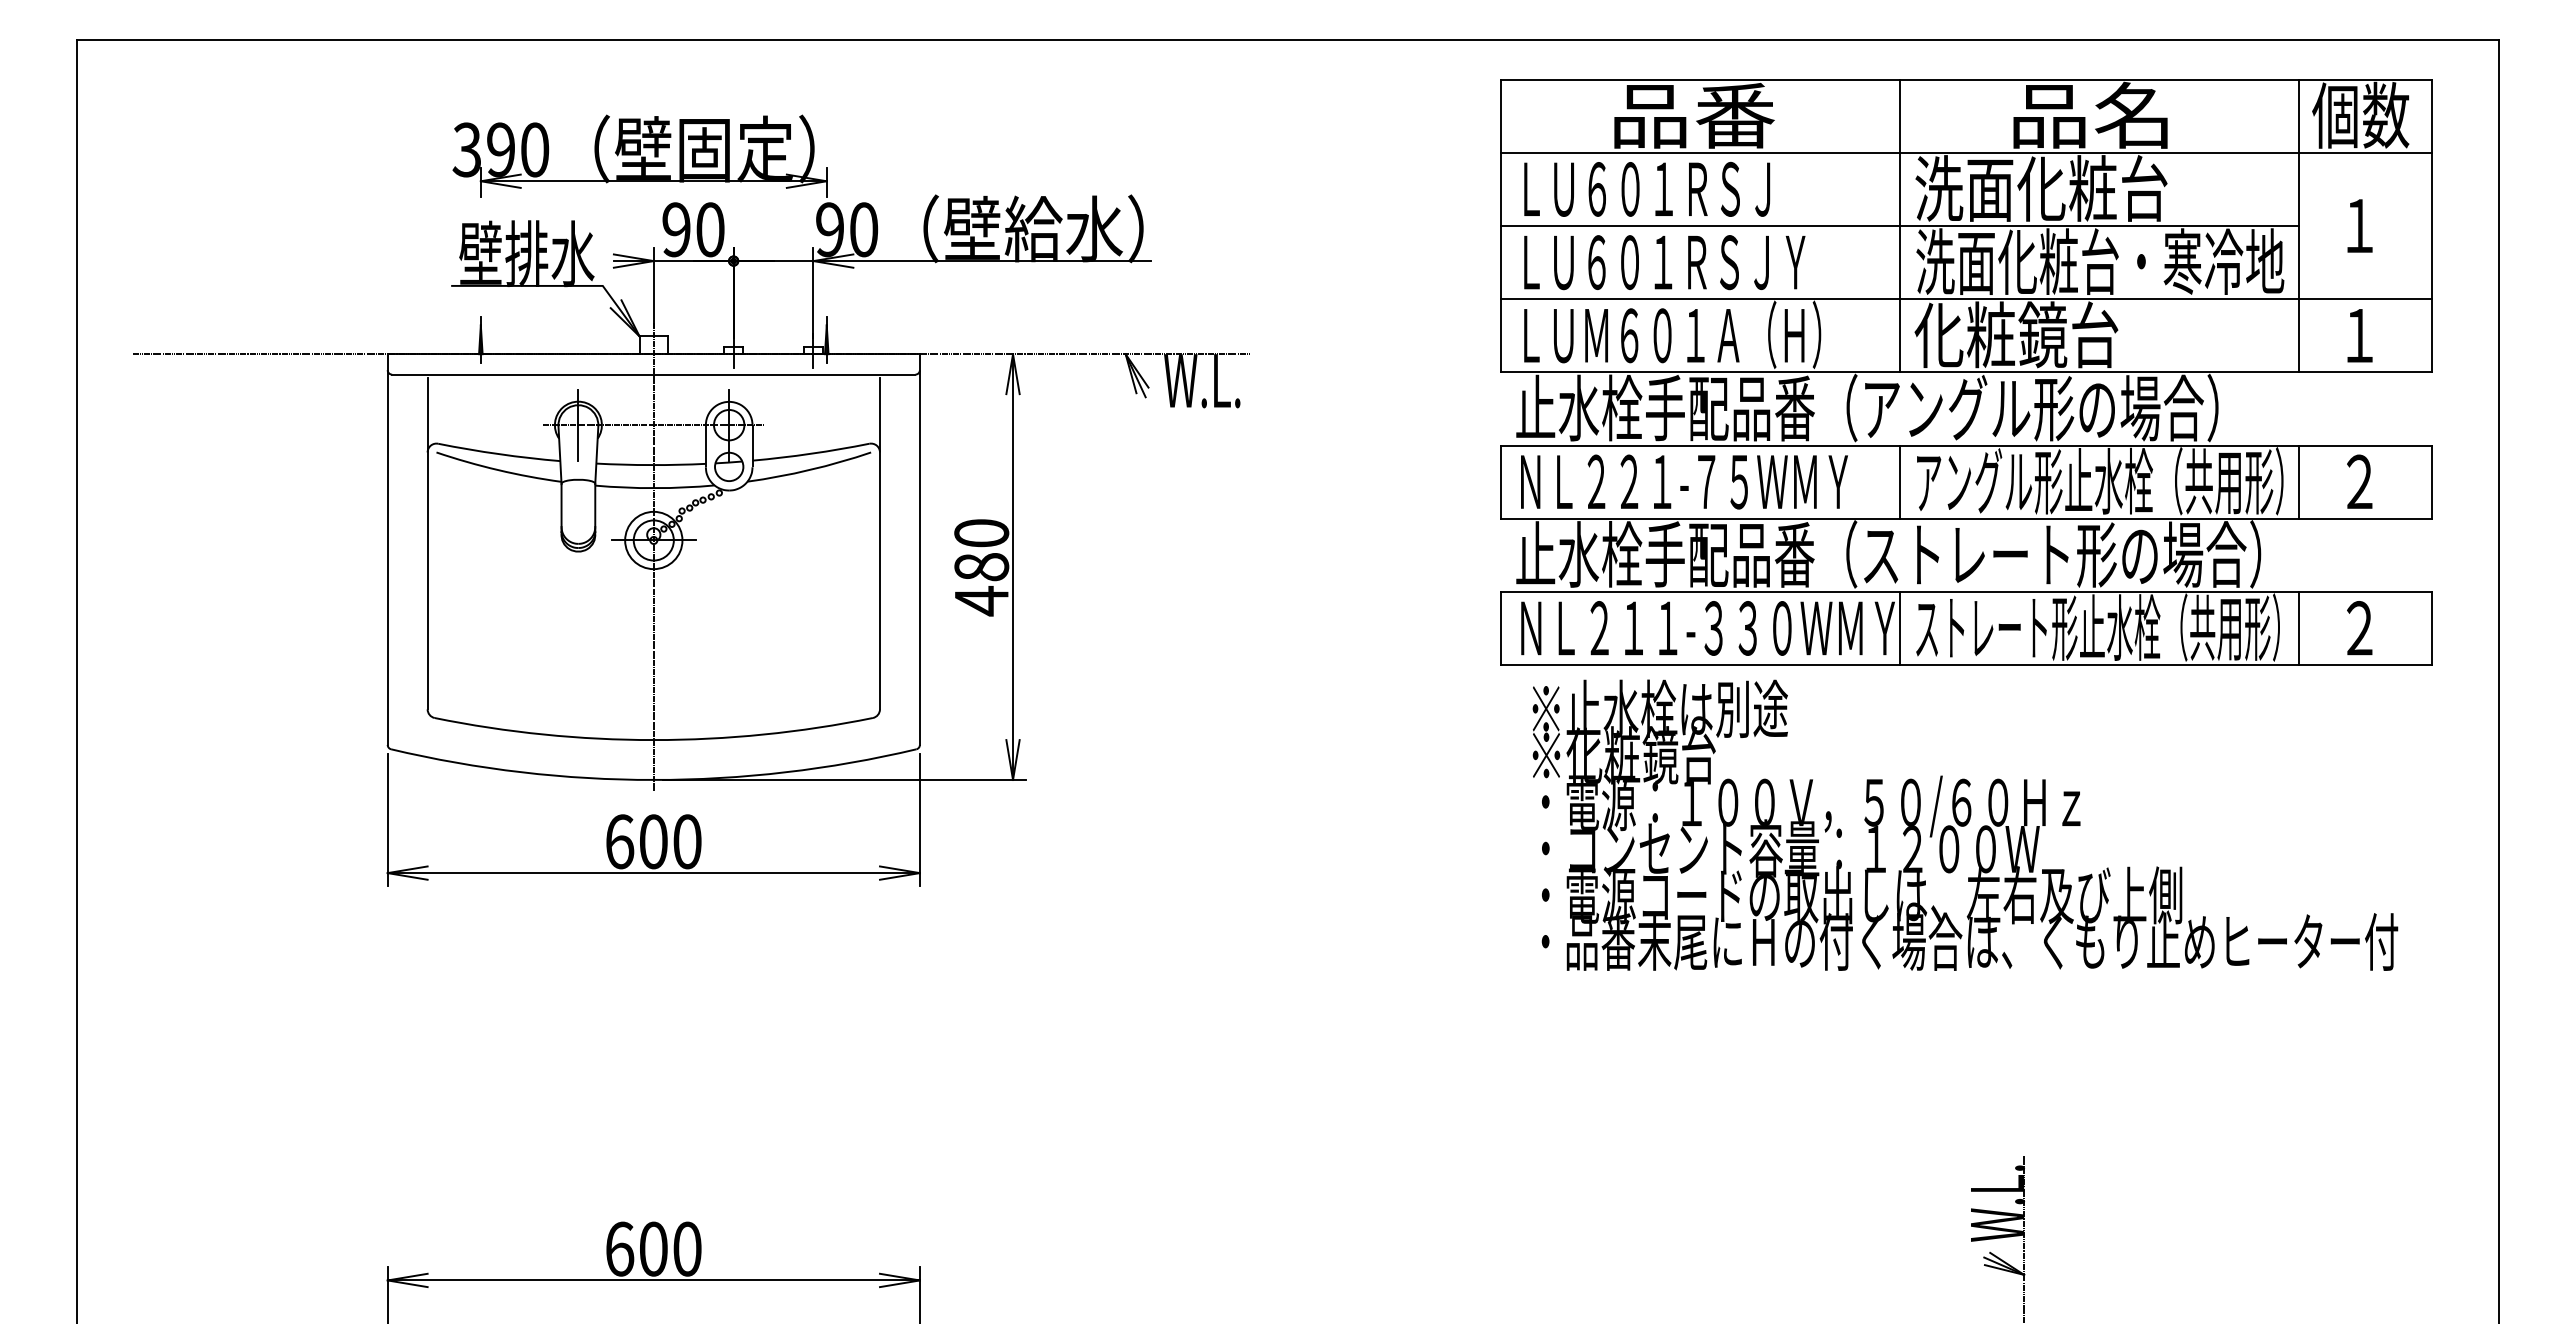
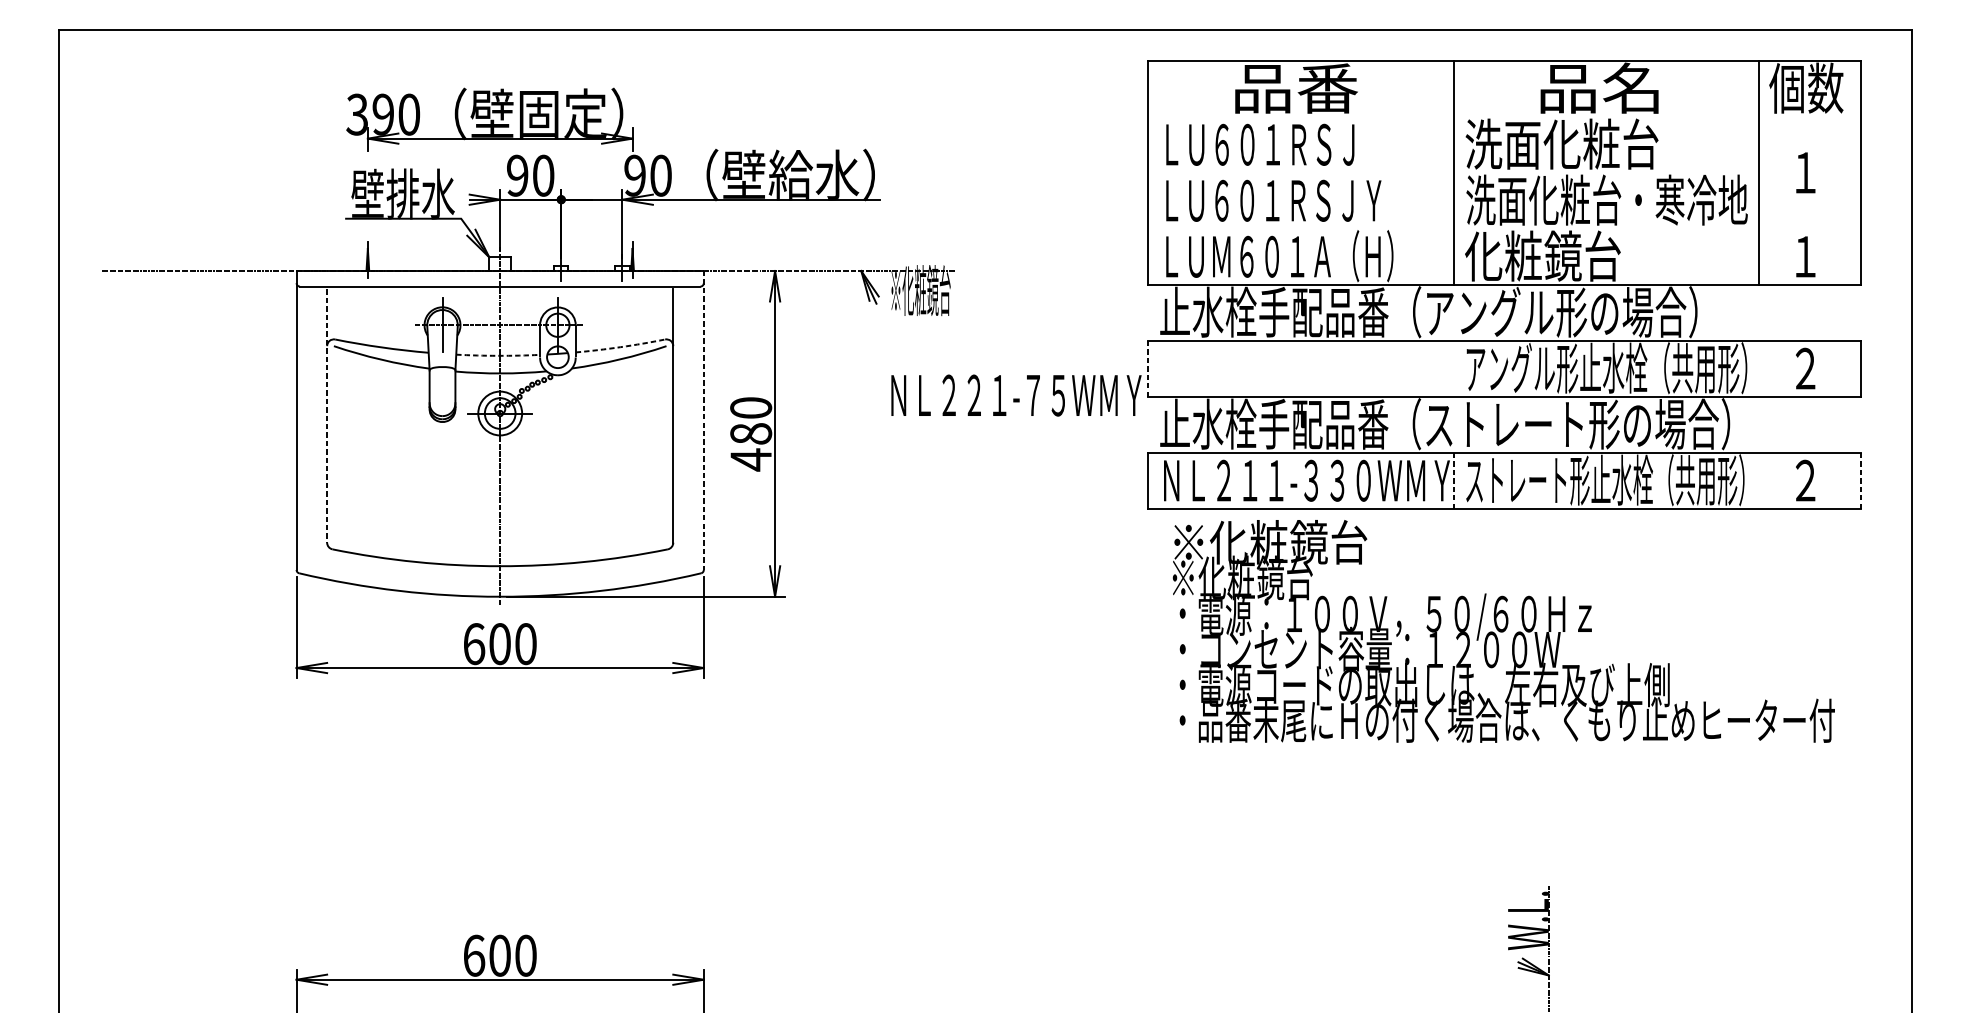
line: (1966, 152) -> (1504, 116), removed
line: (1899, 226) -> (1453, 173), removed
line: (1966, 299) -> (1504, 229), removed
text: (1203, 379) -> (920, 290), W.L. -> ※化粧鏡台
arc: (811, 453) -> (620, 346), solid -> dashed
arc: (651, 465) -> (498, 356), solid -> dashed
text: (1684, 481) -> (1016, 395), moved
line: (1900, 481) -> (1454, 368), removed
line: (2299, 481) -> (1759, 368), removed
line: (1500, 482) -> (1148, 369), solid -> dashed
line: (427, 543) -> (327, 415), solid -> dashed
line: (919, 550) -> (703, 421), solid -> dashed
line: (1900, 628) -> (1454, 480), solid -> dashed
line: (2299, 628) -> (1759, 480), removed
line: (2432, 628) -> (1861, 480), solid -> dashed
text: (1659, 708) -> (1269, 542), ※止水栓は別途 -> ※化粧鏡台

